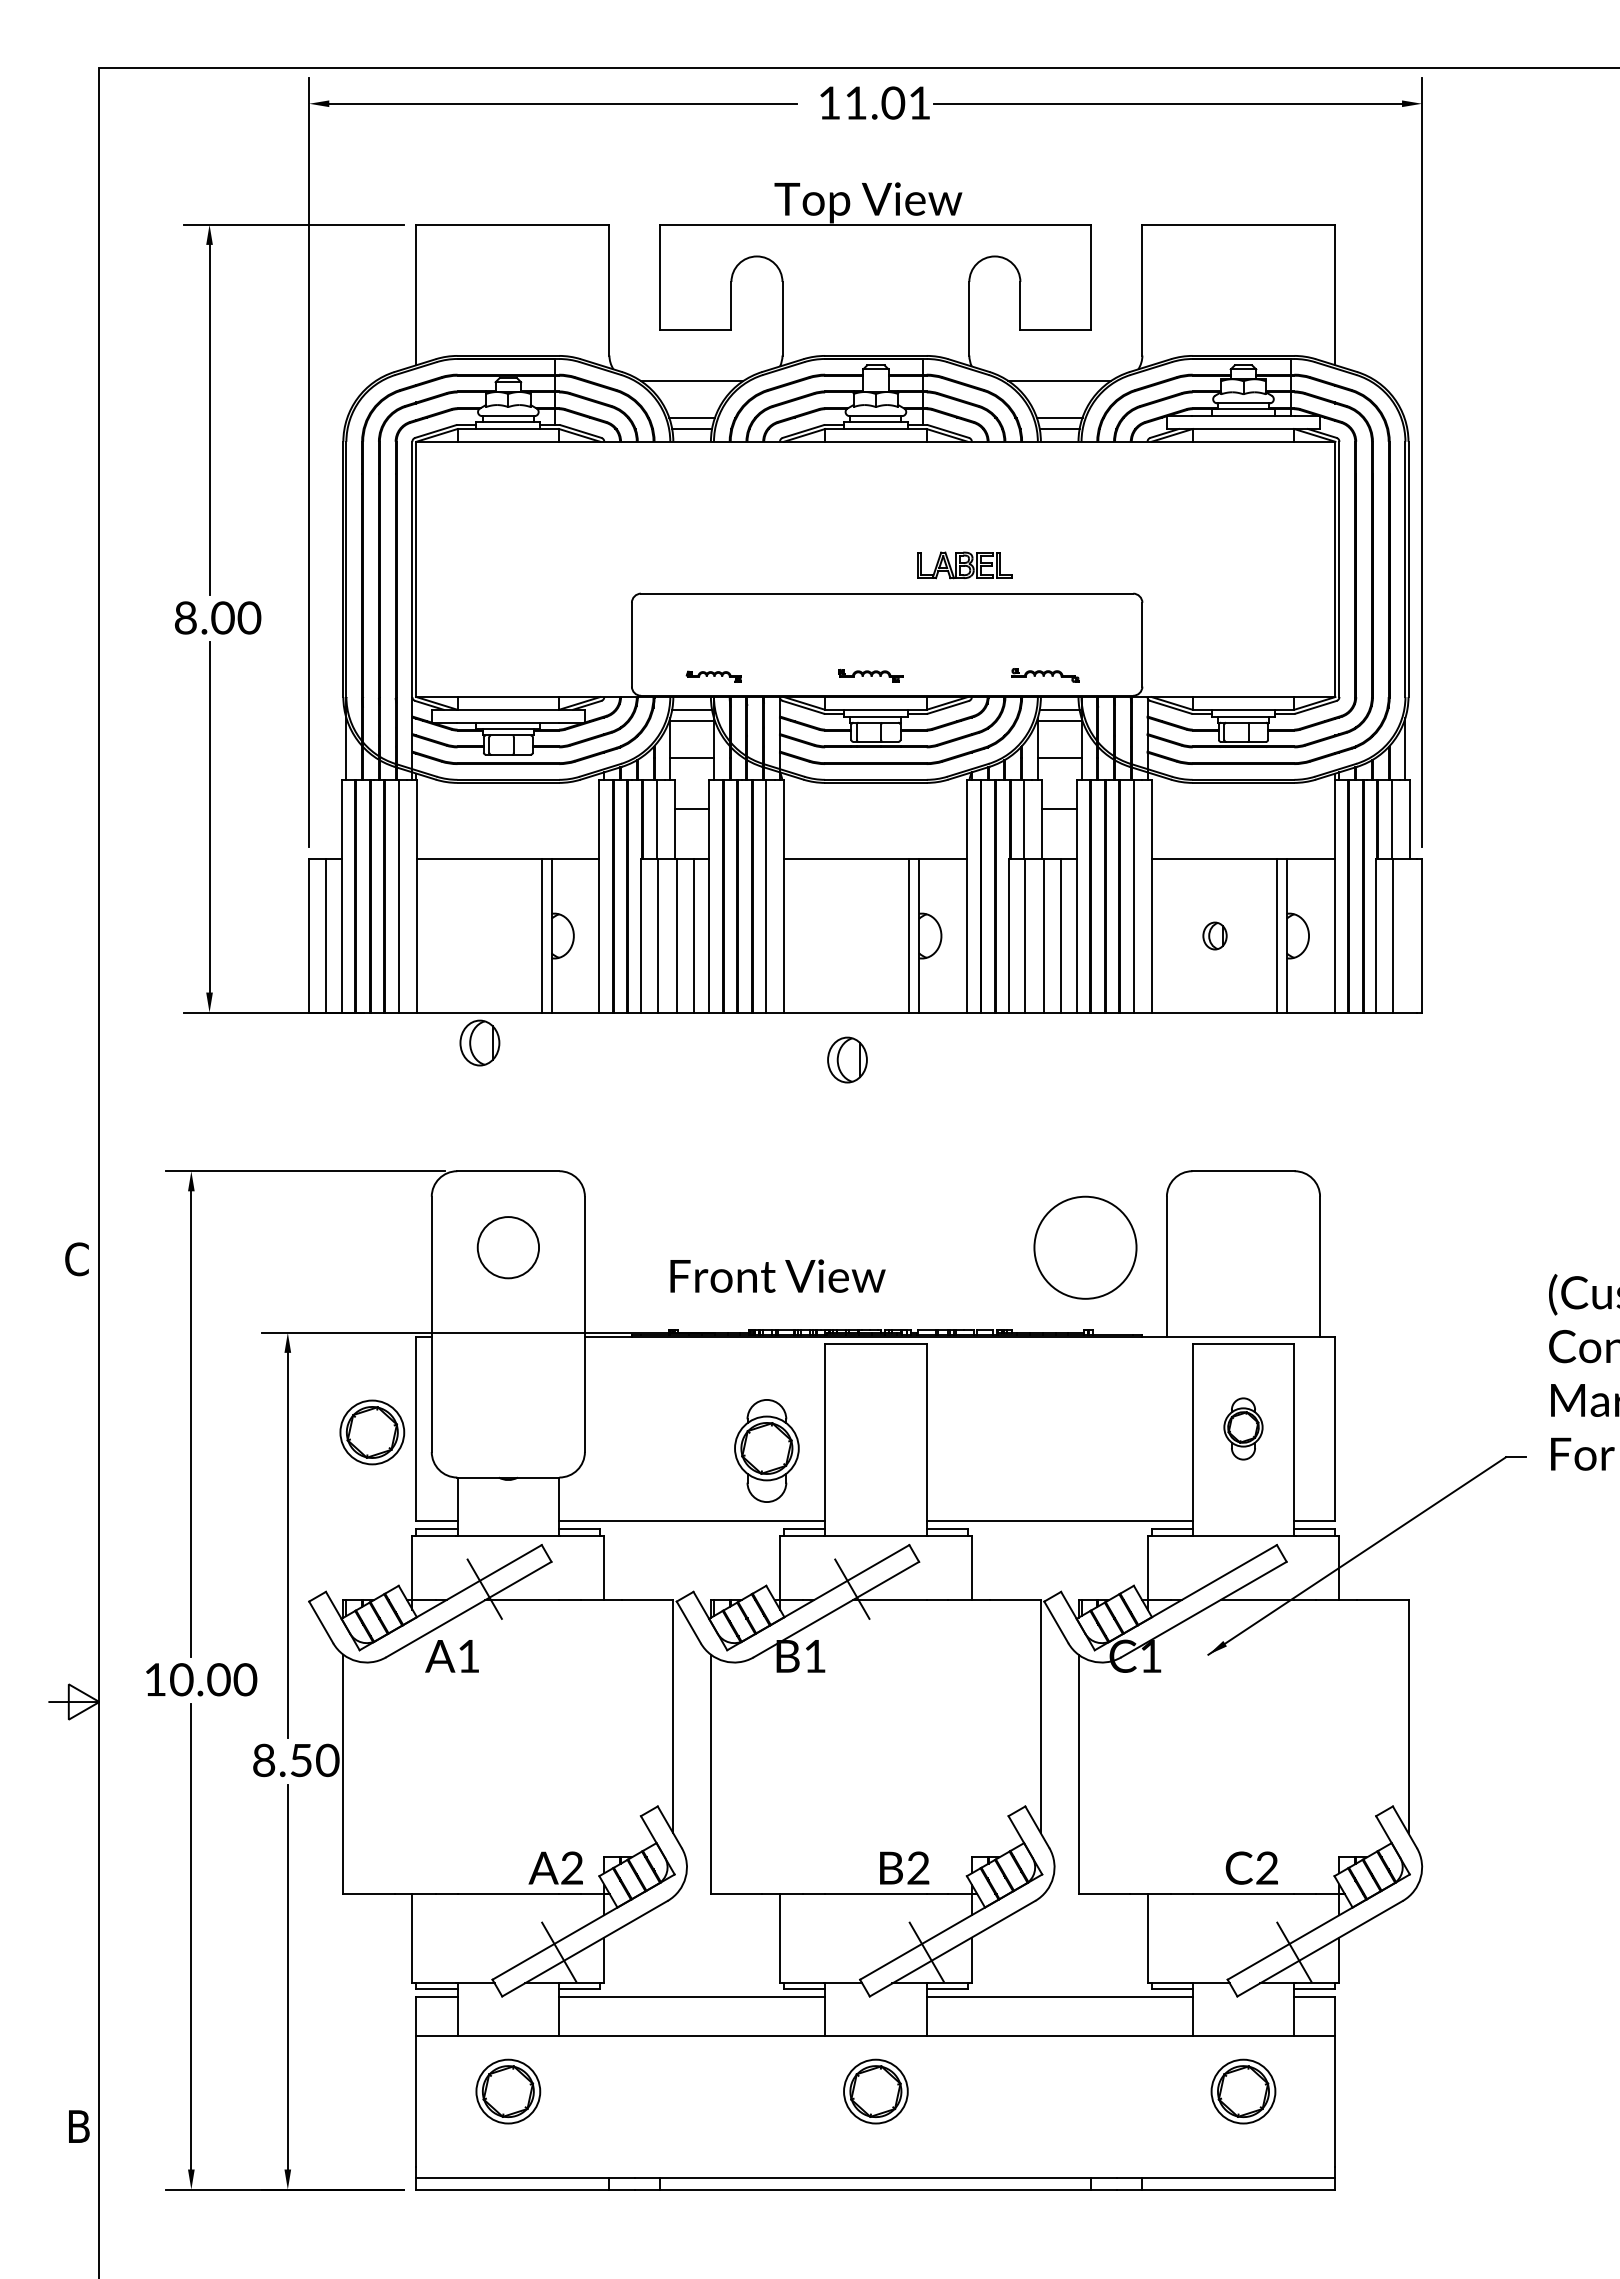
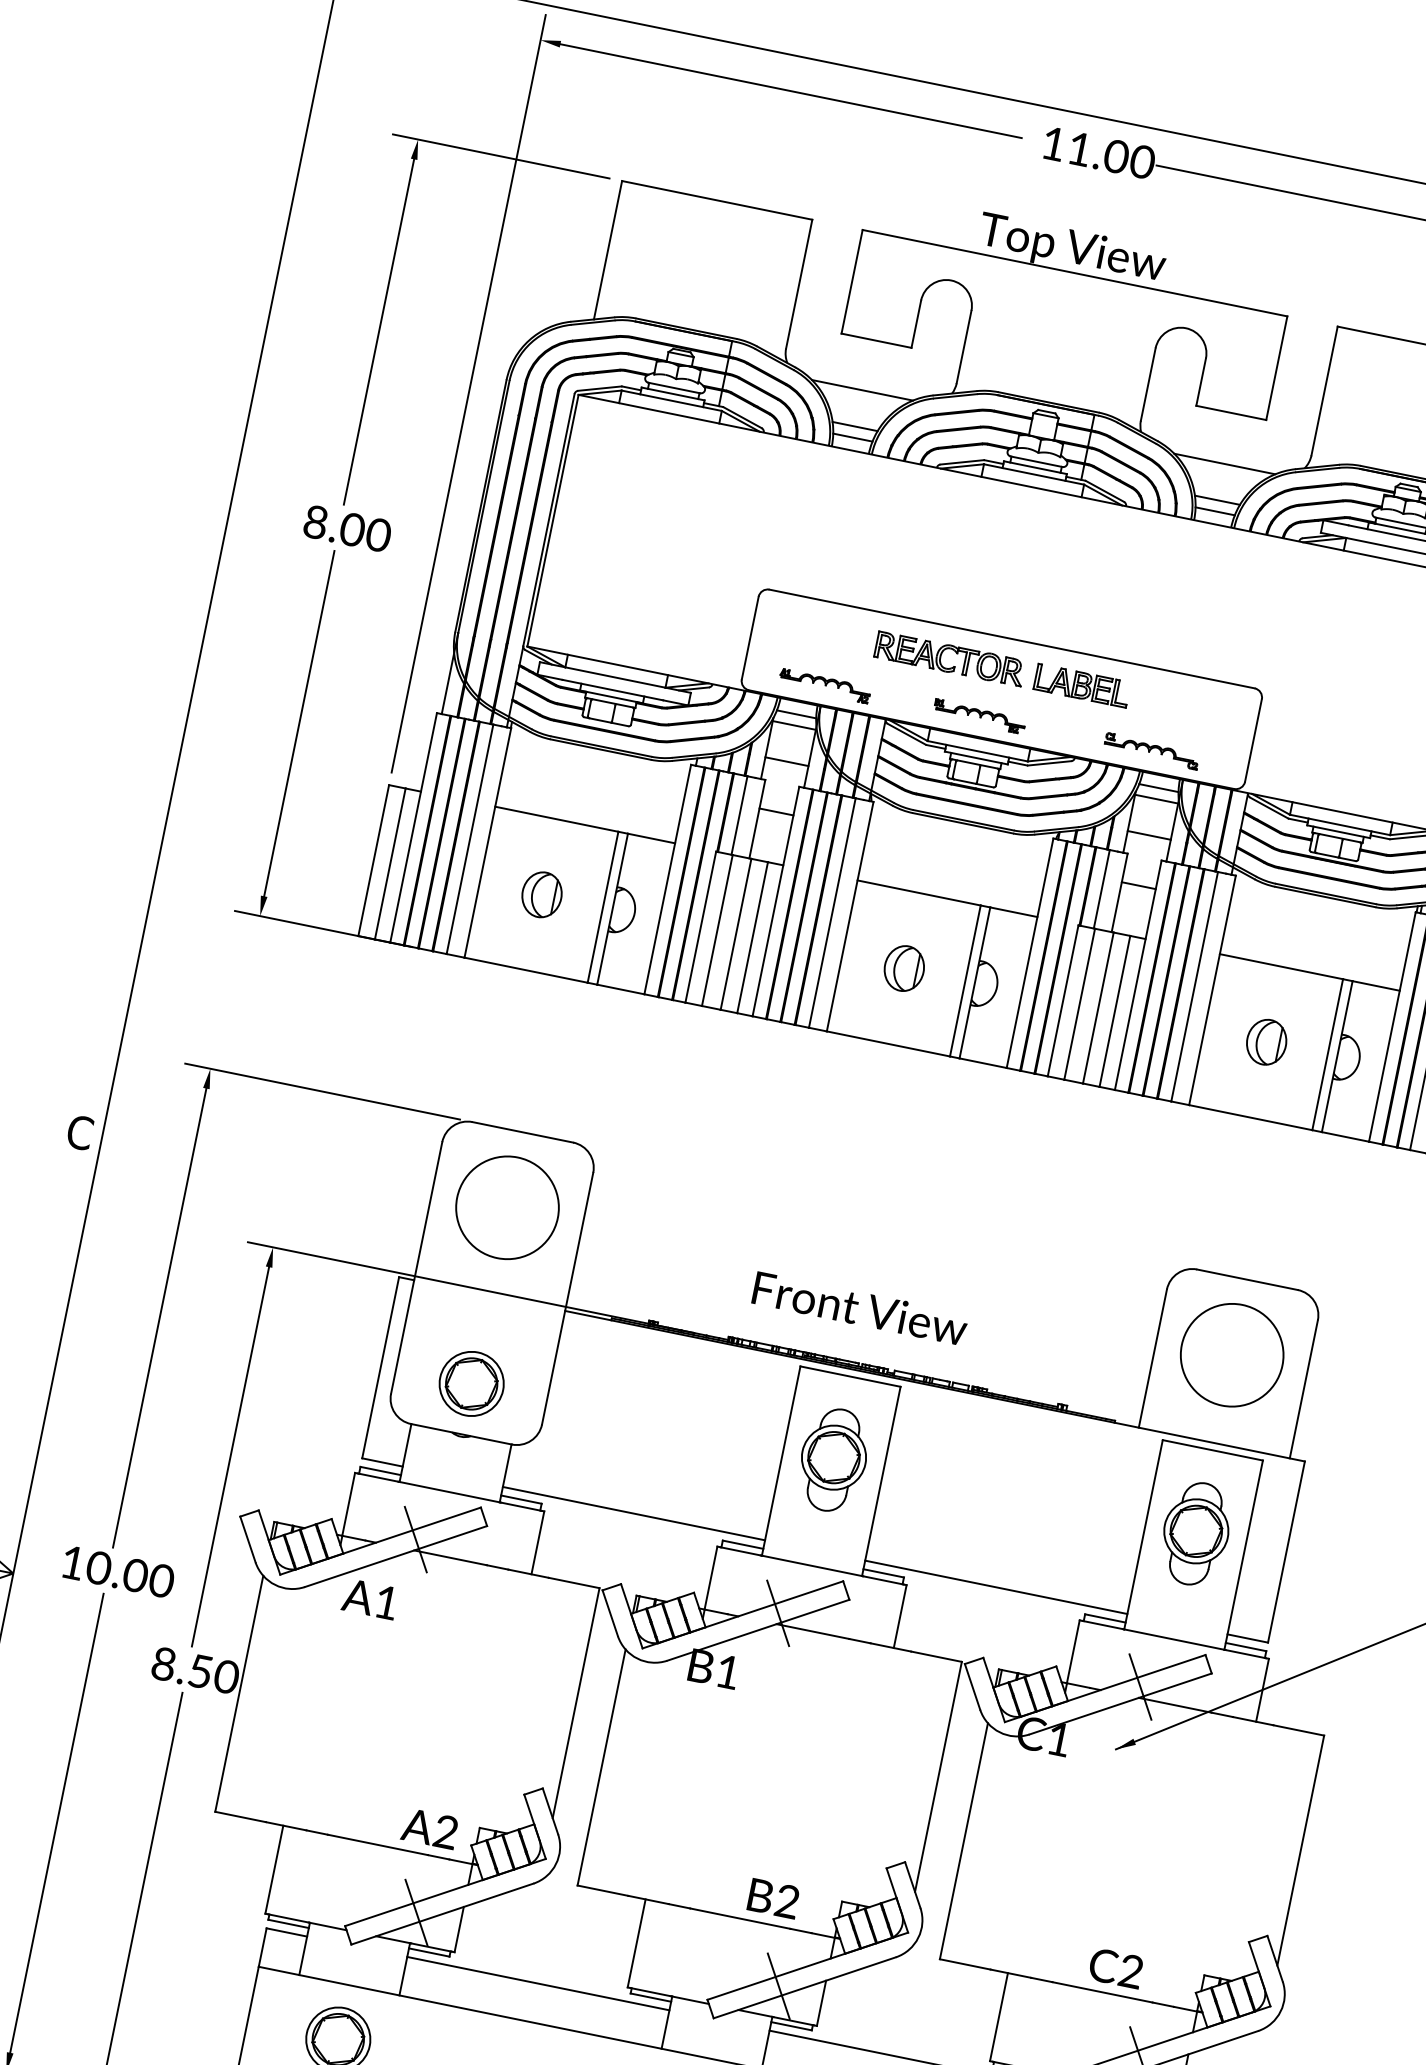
text: (919, 102) -> (1142, 161), 11.01 -> 11.00
part: (964, 565) -> (1081, 685), moved
part: (835, 631) -> (953, 665), added
part: (870, 675) -> (979, 716), size x1.43
part: (1045, 675) -> (1151, 751), size x1.43
part: (713, 676) -> (824, 685), size x1.67
part: (1214, 935) -> (1266, 1041), size x1.67
part: (479, 1042) -> (541, 894), moved
part: (847, 1059) -> (904, 968), moved
circle: (508, 1247) -> (507, 1207), size x1.67
circle: (1085, 1247) -> (1232, 1354), moved
text: (777, 1275) -> (859, 1307), moved
part: (1243, 1428) -> (1195, 1533), size x1.67
part: (372, 1432) -> (471, 1384), moved
part: (766, 1450) -> (833, 1459), moved
line: (1219, 1588) -> (1140, 1686), added

